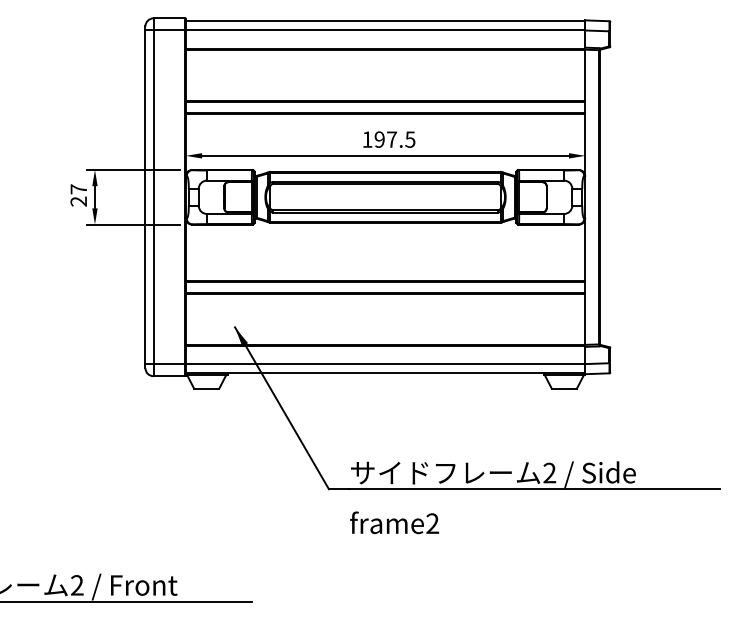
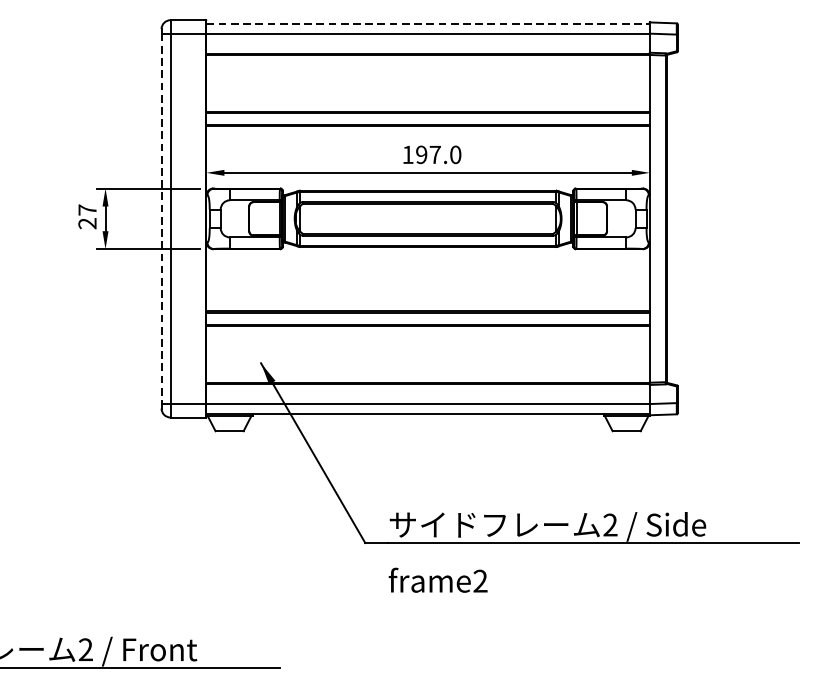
line: (385, 21) -> (428, 23), solid -> dashed
text: (410, 139) -> (455, 154), 197.5 -> 197.0
line: (145, 197) -> (161, 219), solid -> dashed

